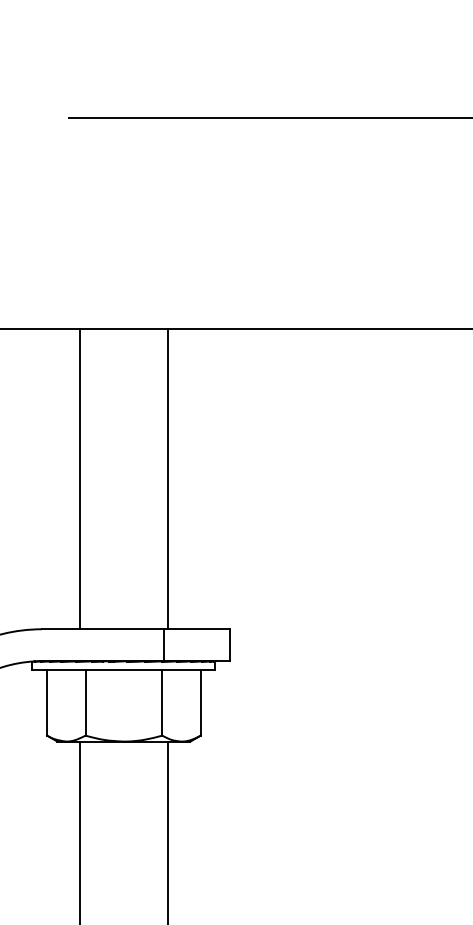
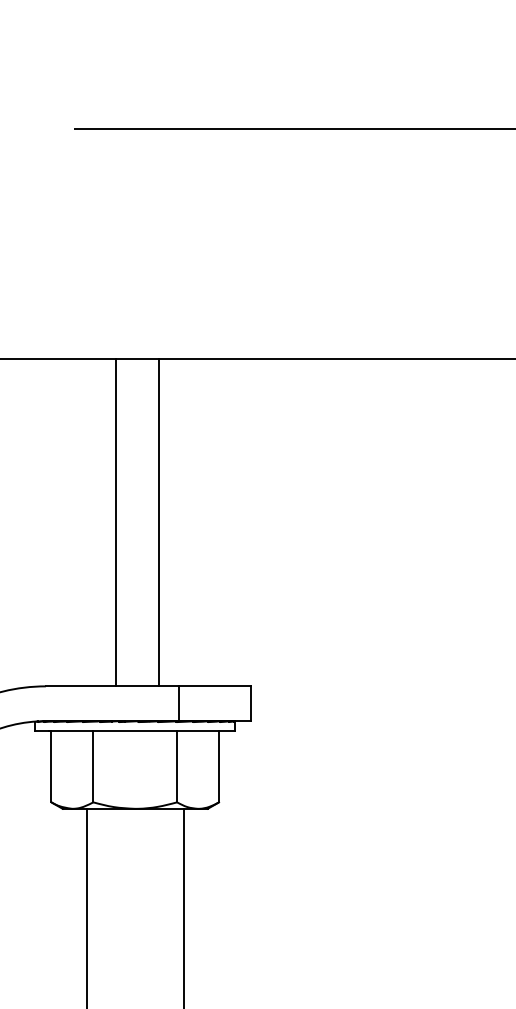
line: (79, 478) -> (116, 521), moved
line: (168, 478) -> (158, 521), moved

